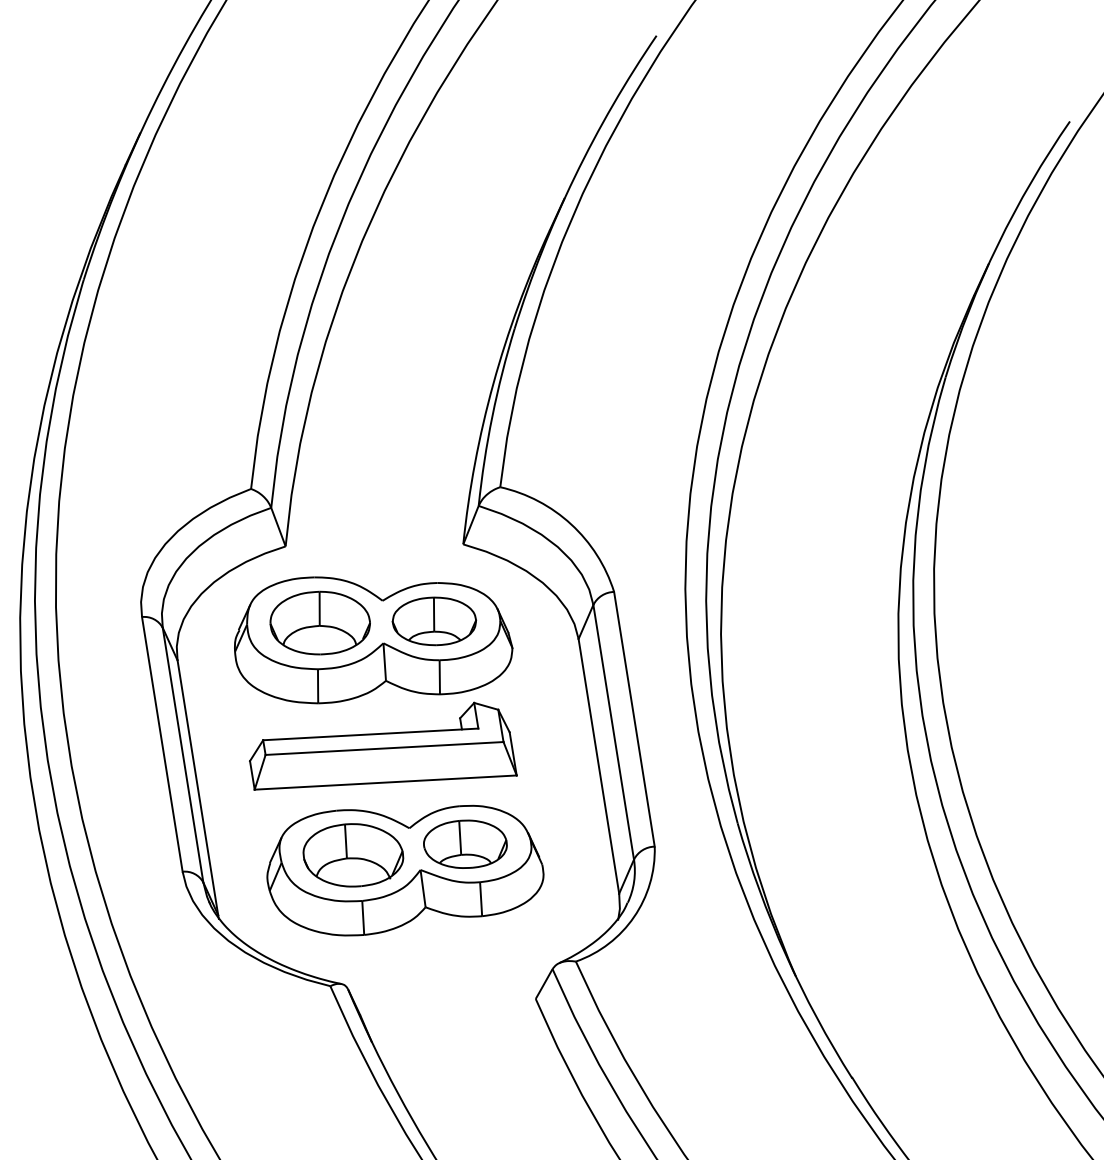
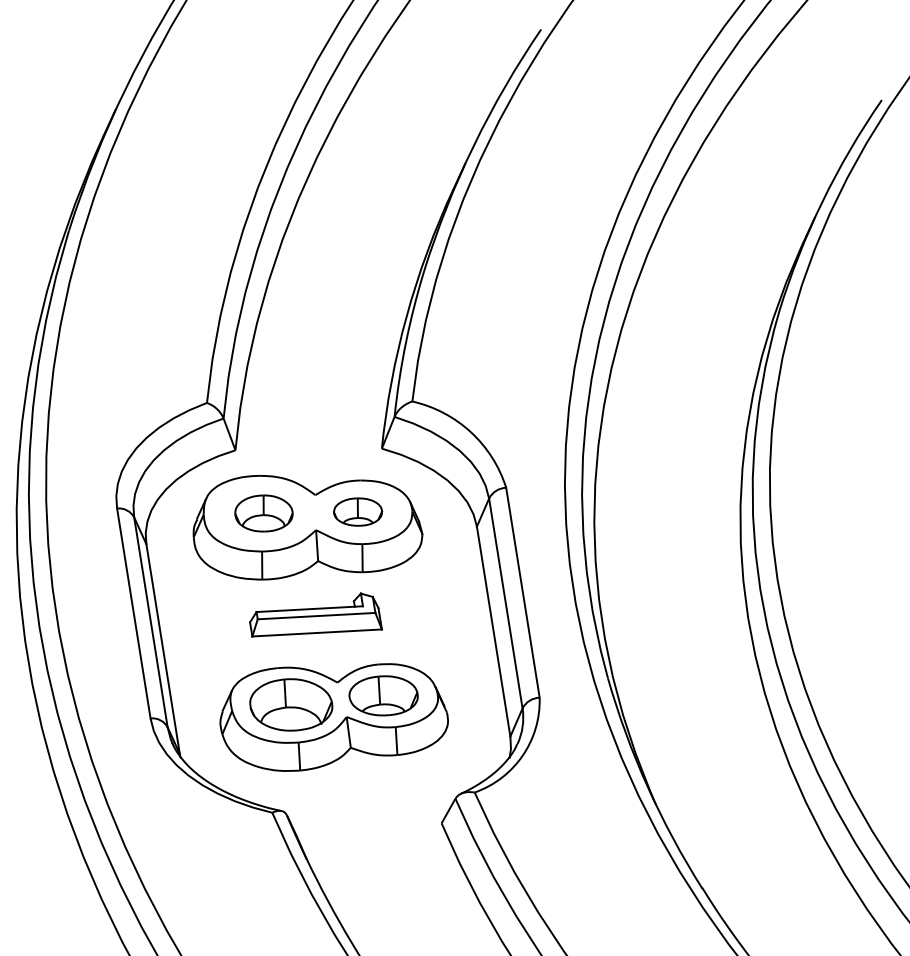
part: (433, 620) -> (357, 511), size x0.7
part: (319, 623) -> (263, 513), size x0.7
part: (382, 745) -> (315, 614), size x0.6

